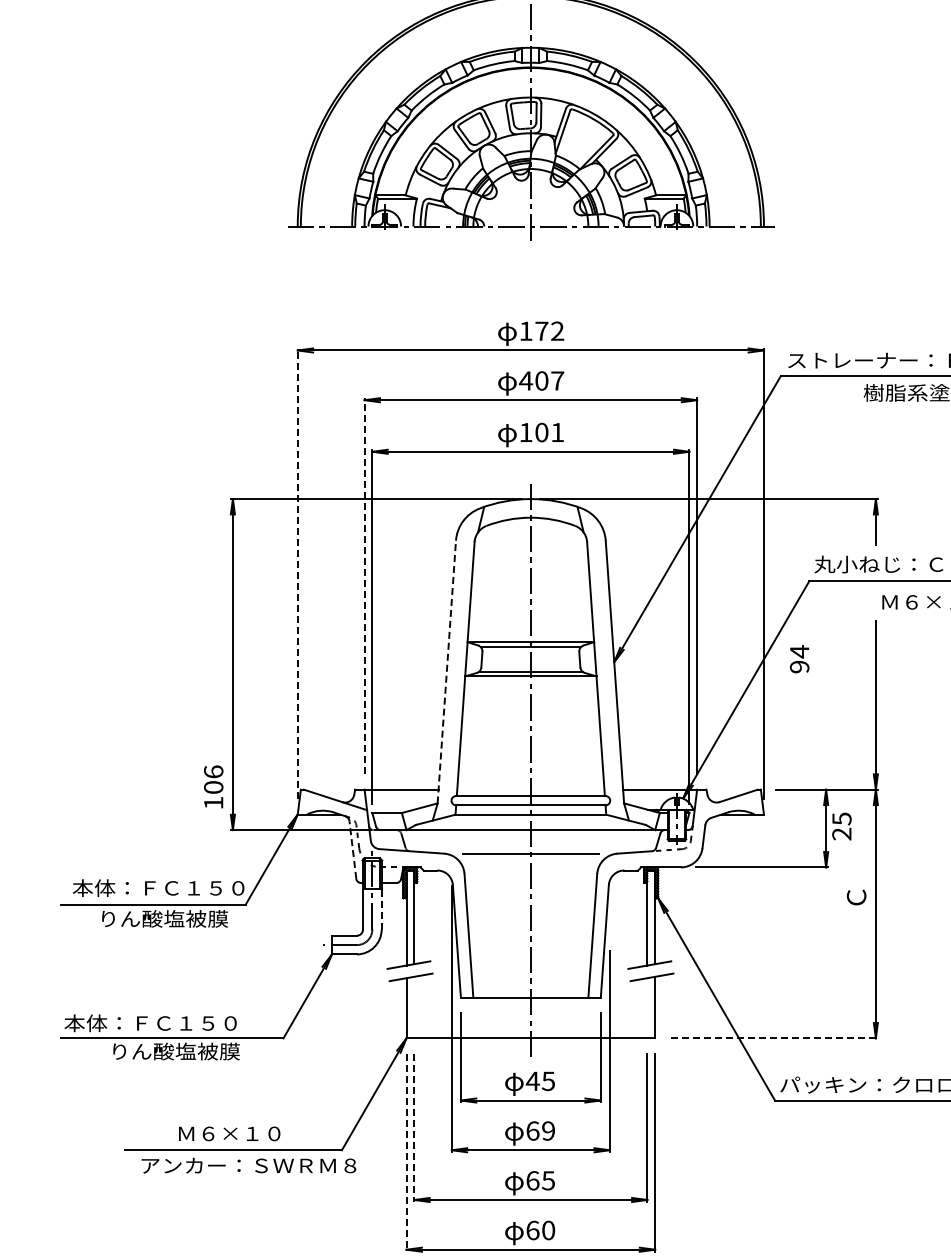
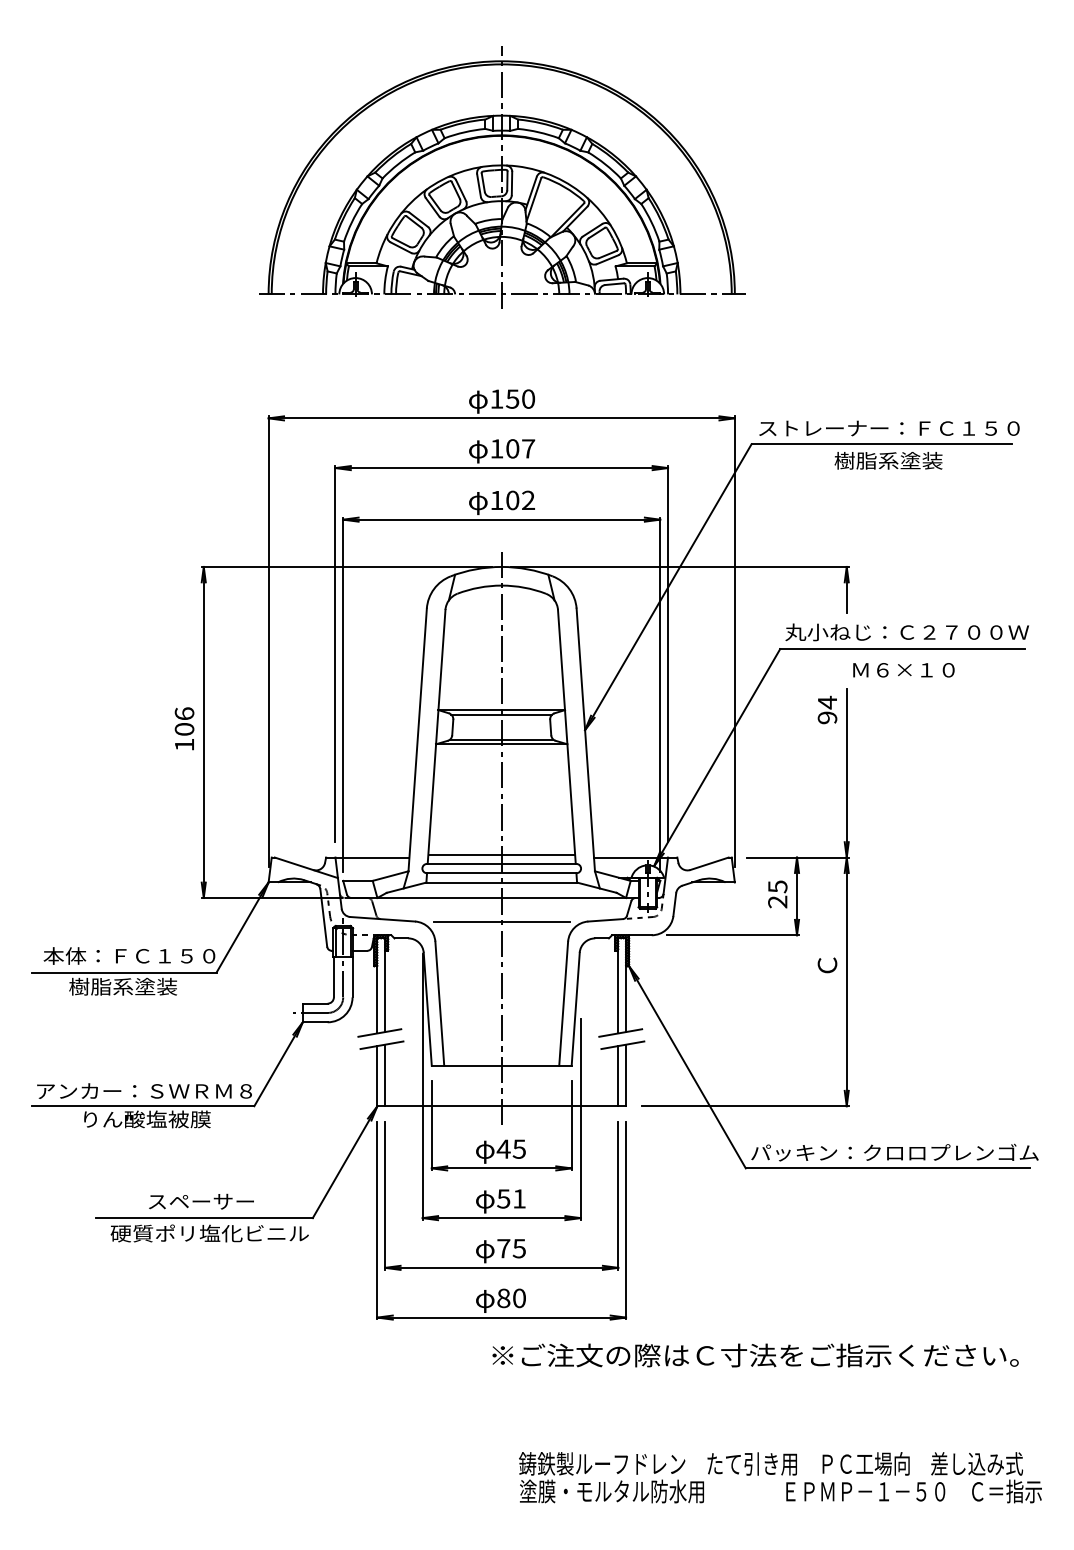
text: (549, 330) -> (520, 398), 172 -> 150
text: (525, 380) -> (496, 448), 407 -> 107
text: (557, 431) -> (528, 499), 101 -> 102
line: (297, 573) -> (268, 641), dashed -> solid
line: (364, 586) -> (335, 654), dashed -> solid
text: (799, 658) -> (827, 709), moved
line: (446, 671) -> (417, 739), dashed -> solid
text: (213, 786) -> (184, 728), moved
line: (530, 786) -> (501, 854), added
text: (841, 826) -> (777, 894), moved
line: (352, 849) -> (323, 917), dashed -> solid
line: (381, 908) -> (352, 976), dashed -> solid
text: (162, 918) -> (133, 986), りん酸塩被膜 -> 樹脂系塗装
line: (414, 1007) -> (385, 1075), added
line: (647, 1008) -> (618, 1076), added
text: (172, 1022) -> (143, 1090), 本体：ＦＣ１５０ -> アンカー：ＳＷＲＭ８
line: (774, 1038) -> (745, 1106), dashed -> solid
line: (414, 1127) -> (385, 1195), dashed -> solid
text: (540, 1130) -> (511, 1198), 69 -> 51
text: (230, 1133) -> (201, 1201), Ｍ６×１０ -> スペーサー
line: (406, 1152) -> (377, 1220), dashed -> solid
text: (247, 1165) -> (218, 1233), アンカー：ＳＷＲＭ８ -> 硬質ポリ塩化ビニル
text: (532, 1180) -> (503, 1248), 65 -> 75
text: (532, 1230) -> (503, 1298), 60 -> 80

